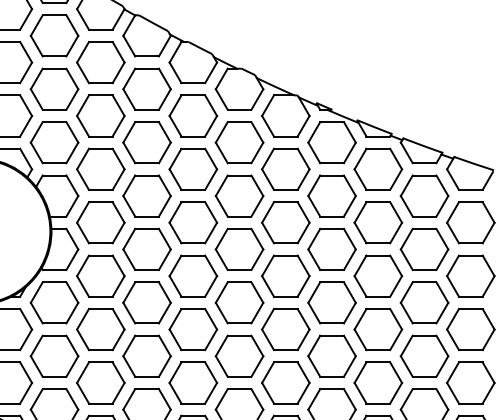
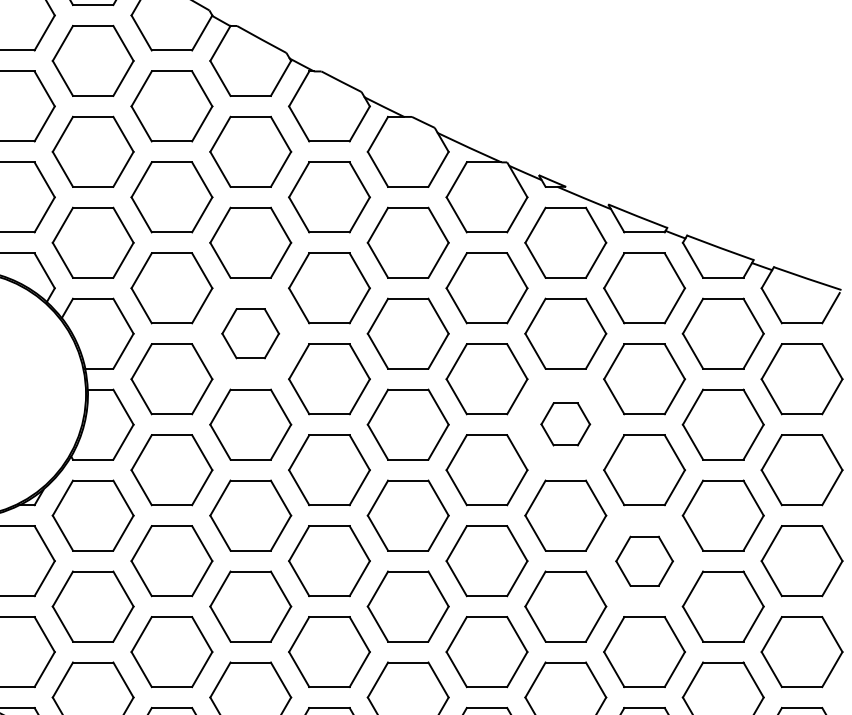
part: (146, 195) -> (249, 332), size x0.7
part: (331, 248) -> (564, 423), size x0.6
part: (378, 329) -> (644, 561), size x0.7

